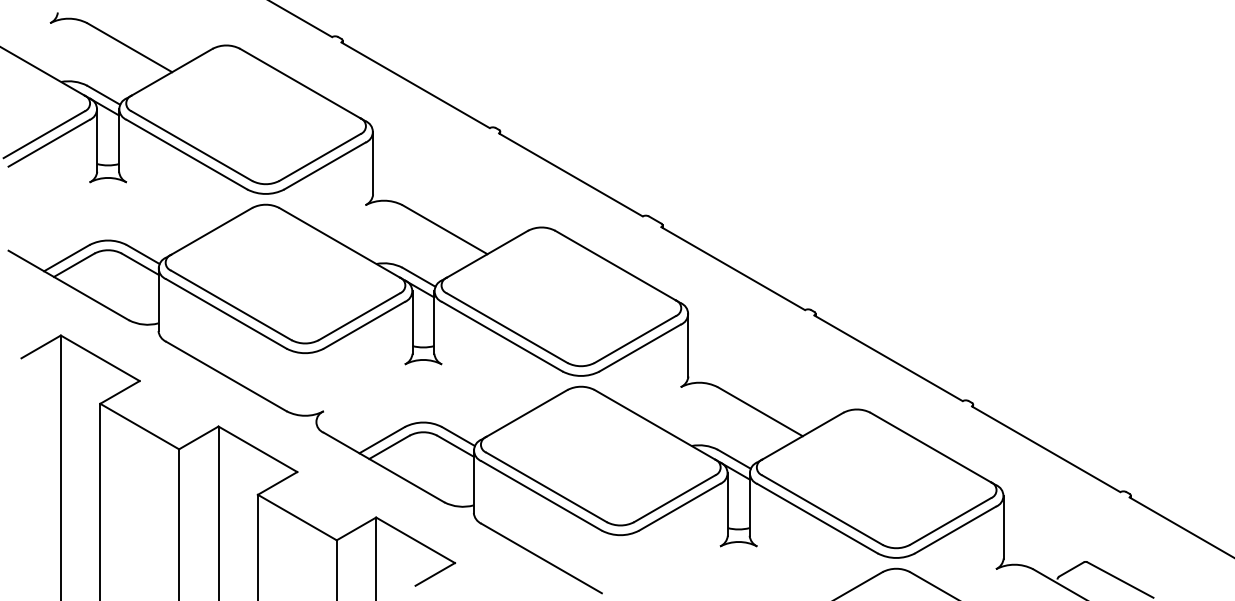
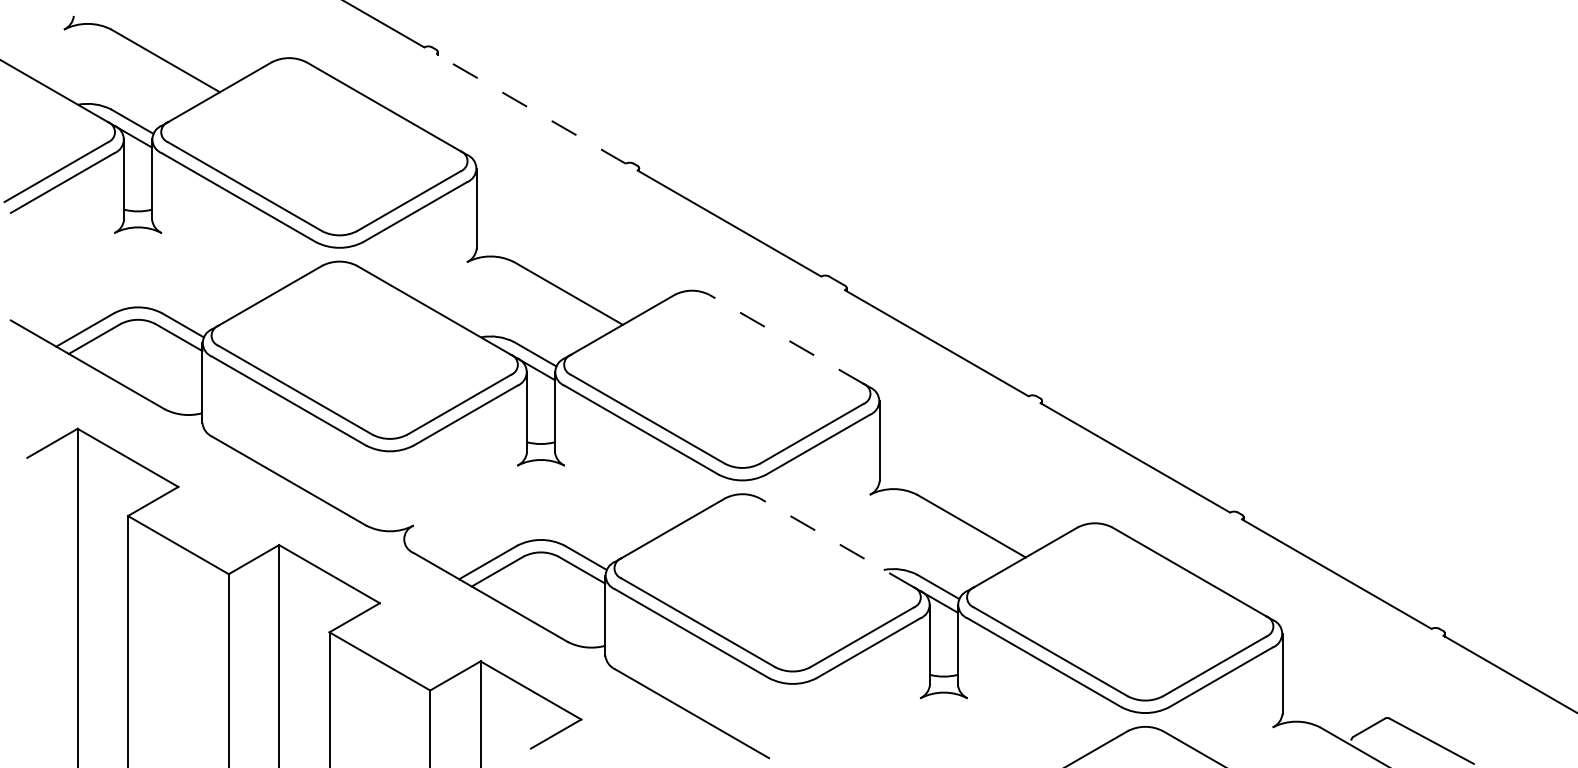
line: (415, 84) -> (530, 108), solid -> dashed
line: (615, 265) -> (786, 339), solid -> dashed
line: (654, 424) -> (836, 542), solid -> dashed

